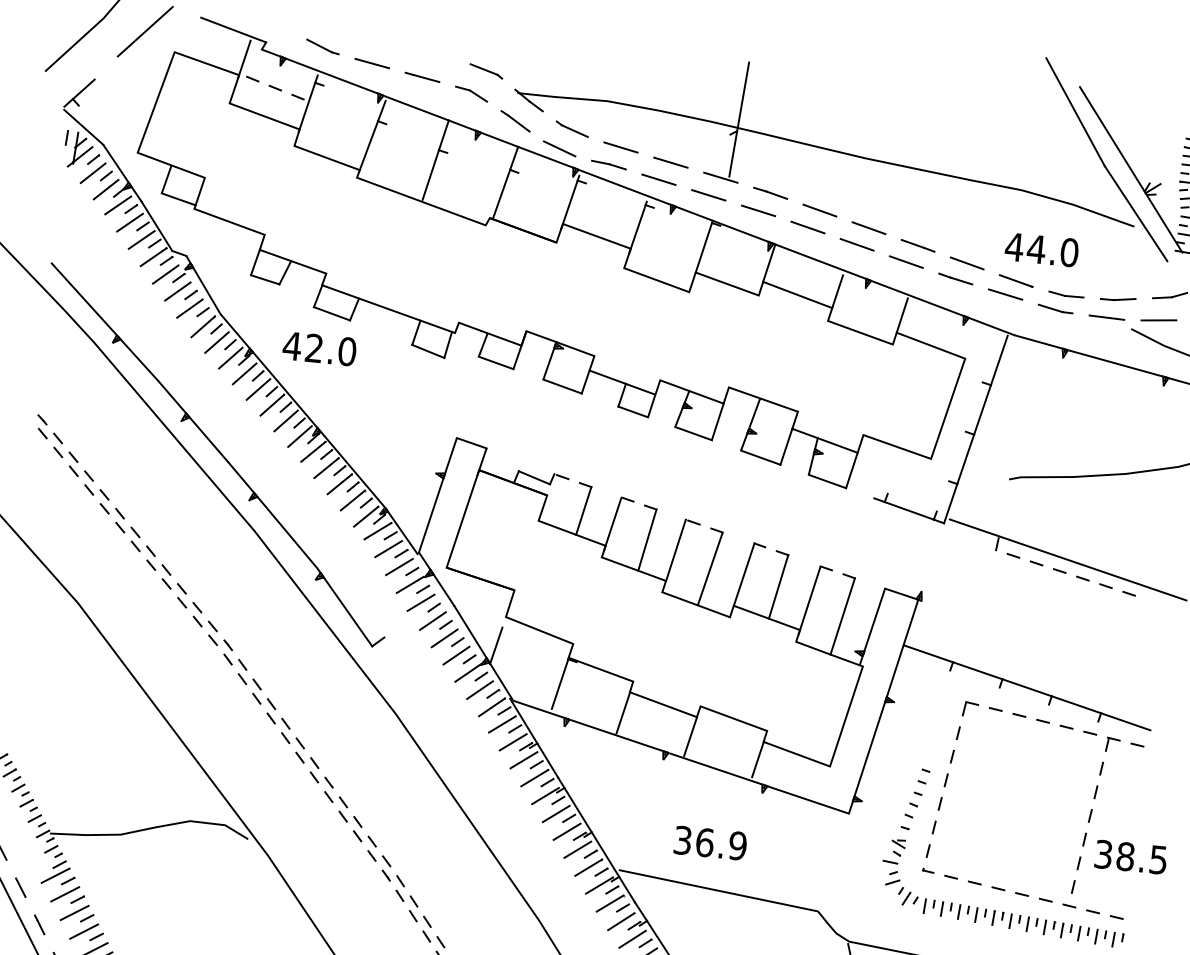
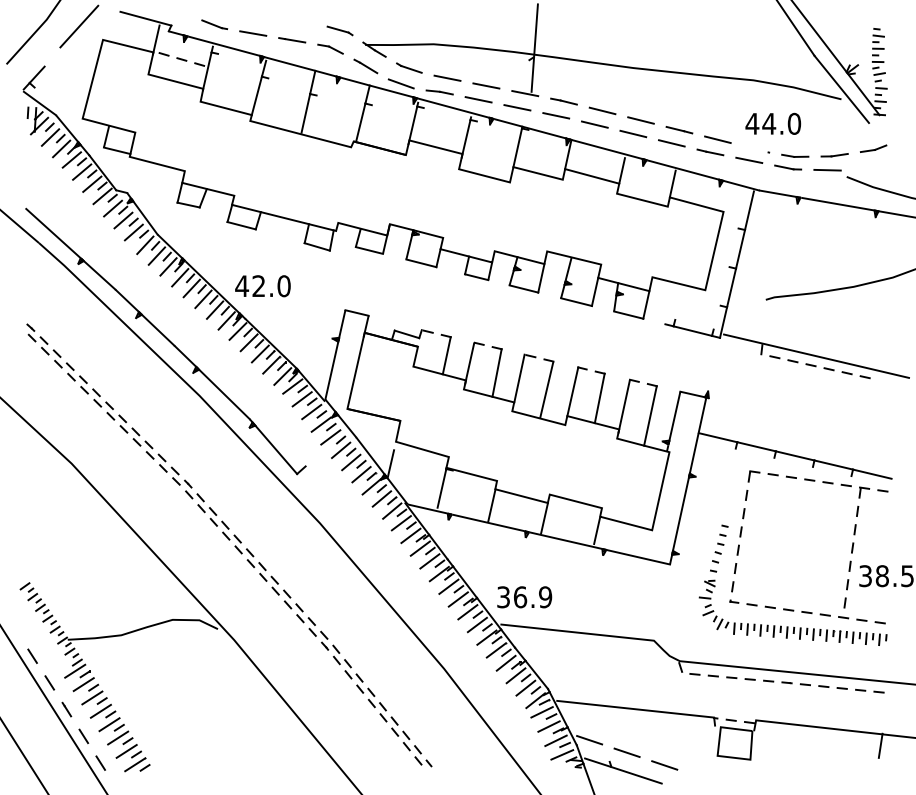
line: (1015, 281) -> (755, 149), removed
line: (1158, 319) -> (866, 167), removed
text: (318, 349) -> (262, 286), moved
text: (710, 843) -> (524, 597), moved

